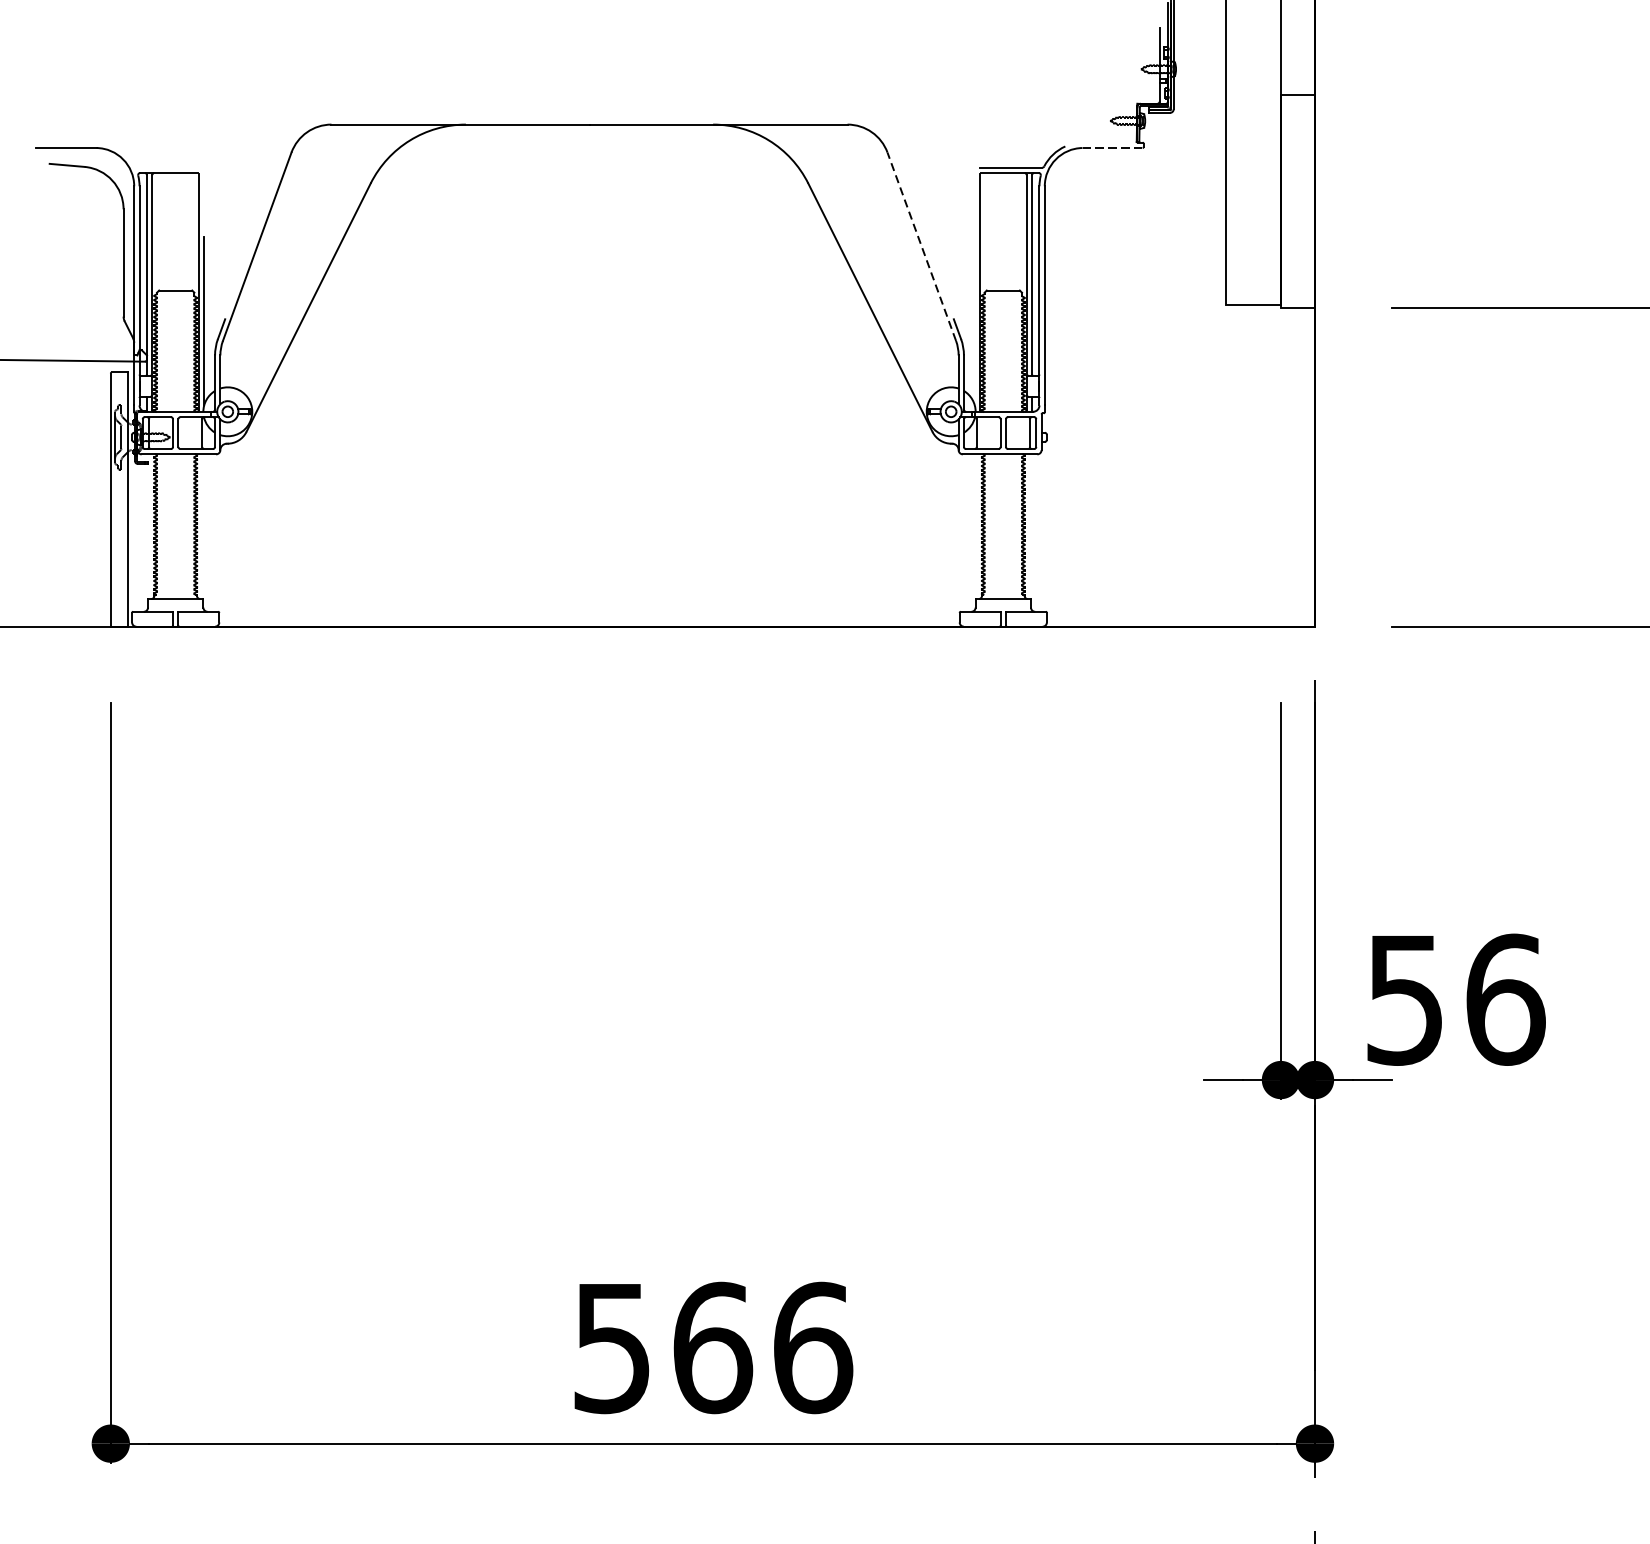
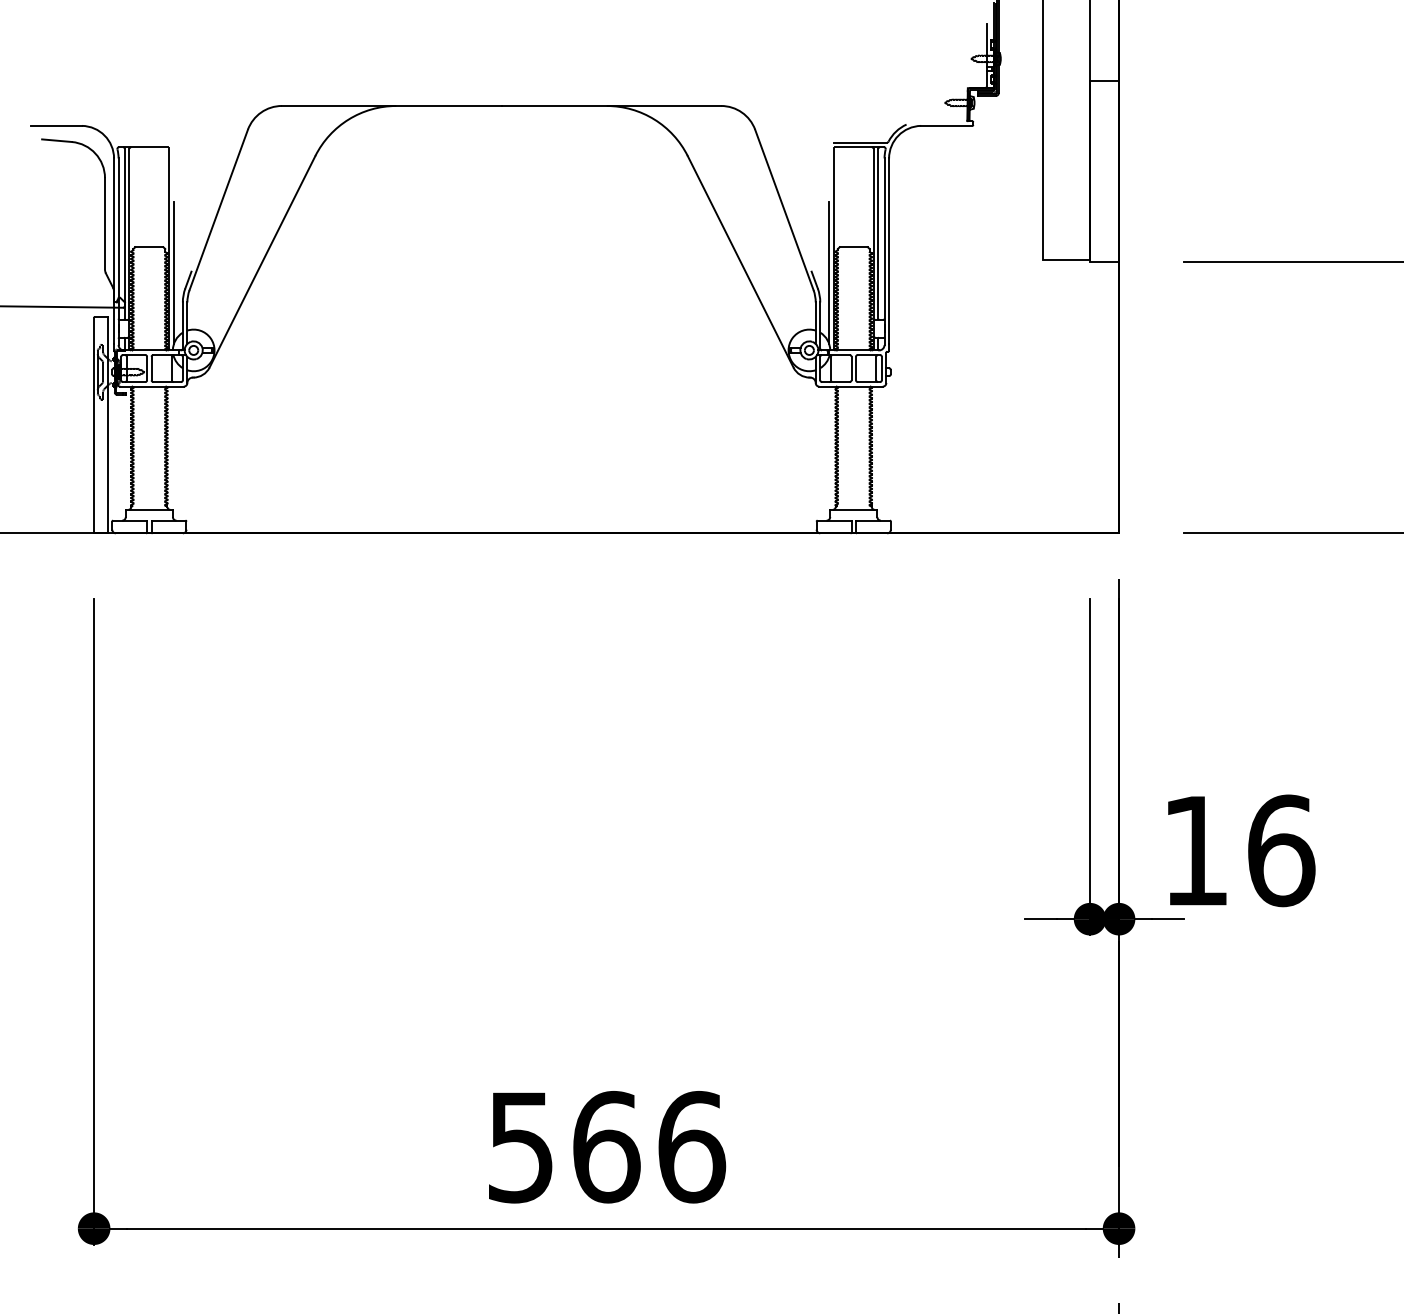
line: (1112, 147) -> (946, 125), dashed -> solid
line: (921, 246) -> (784, 209), dashed -> solid
line: (974, 320) -> (829, 272), added
text: (1404, 1000) -> (1195, 851), 56 -> 16

